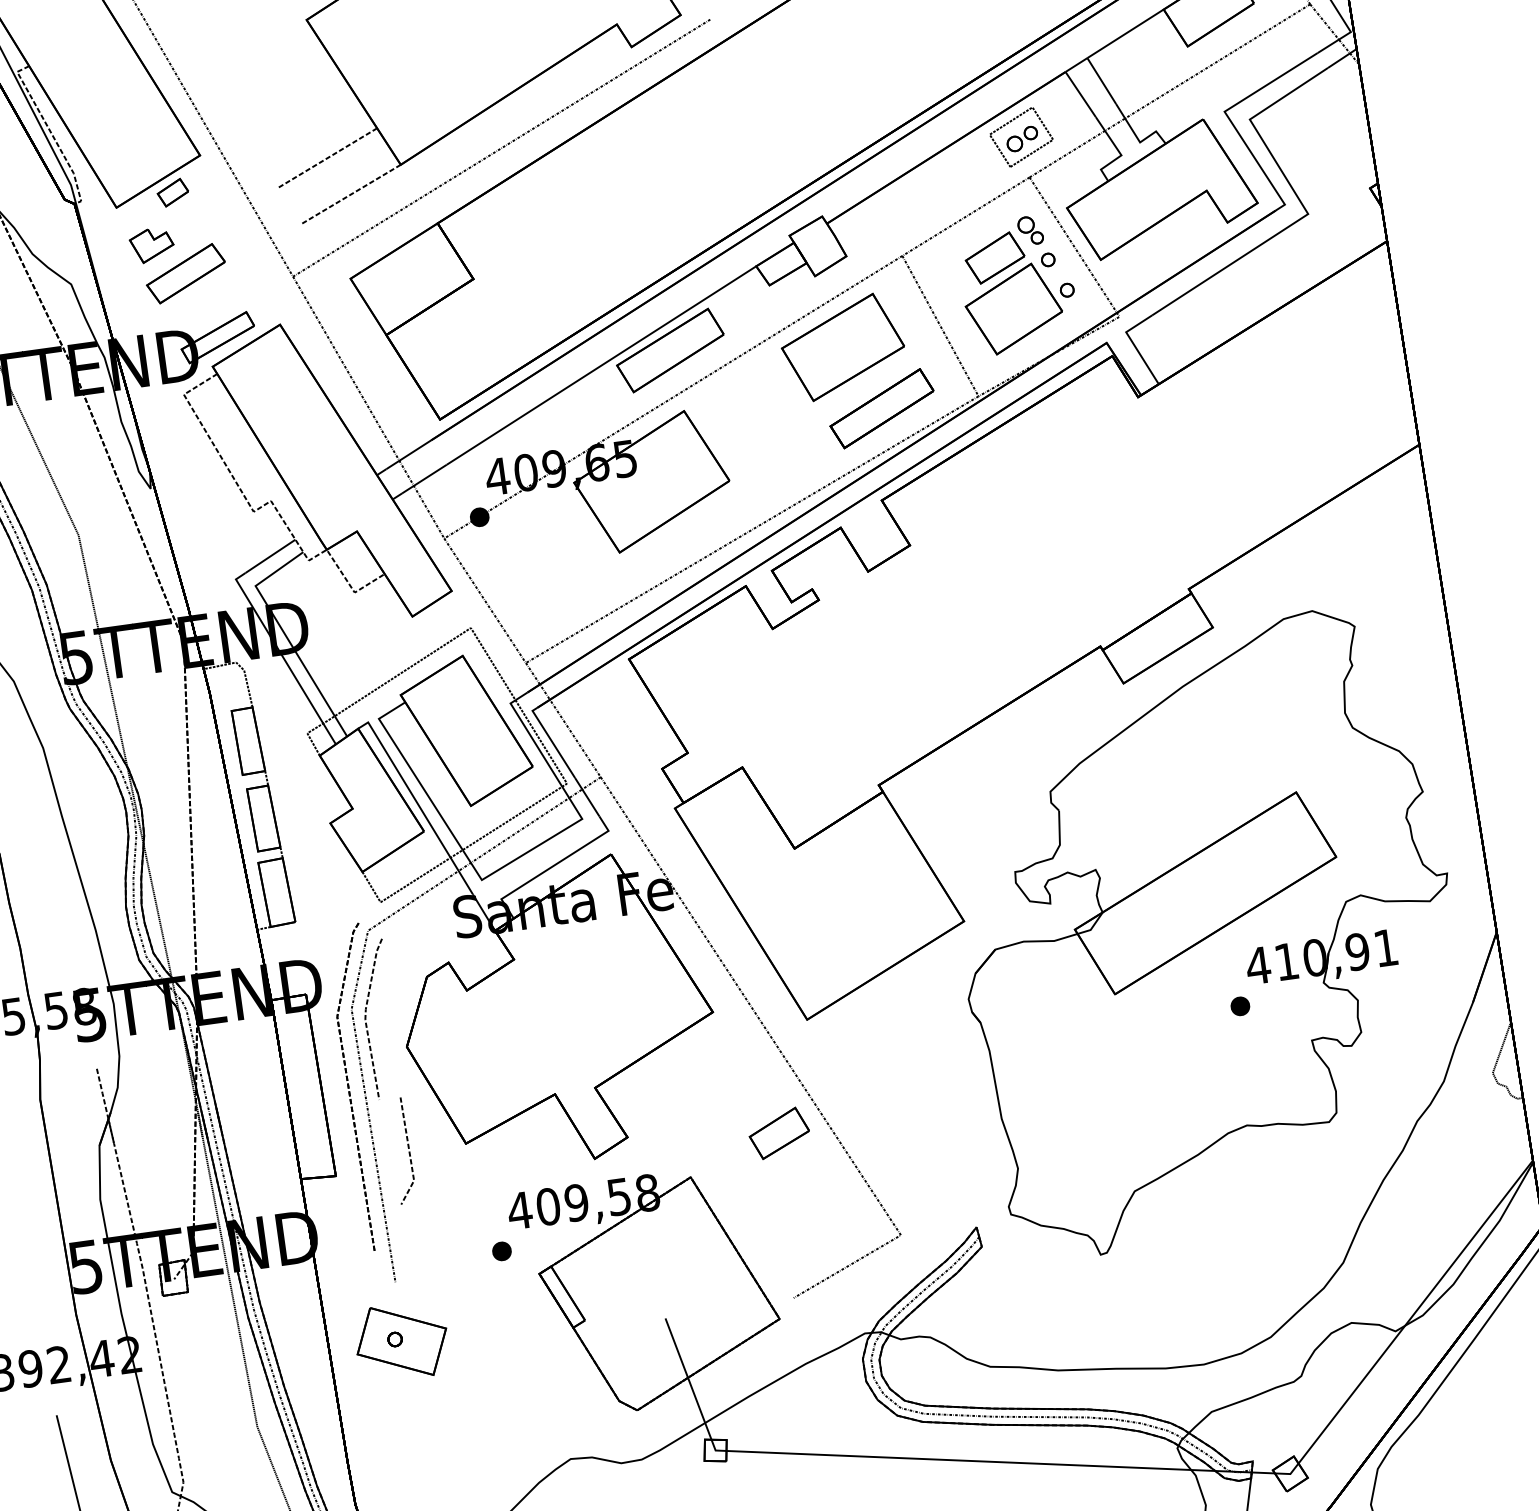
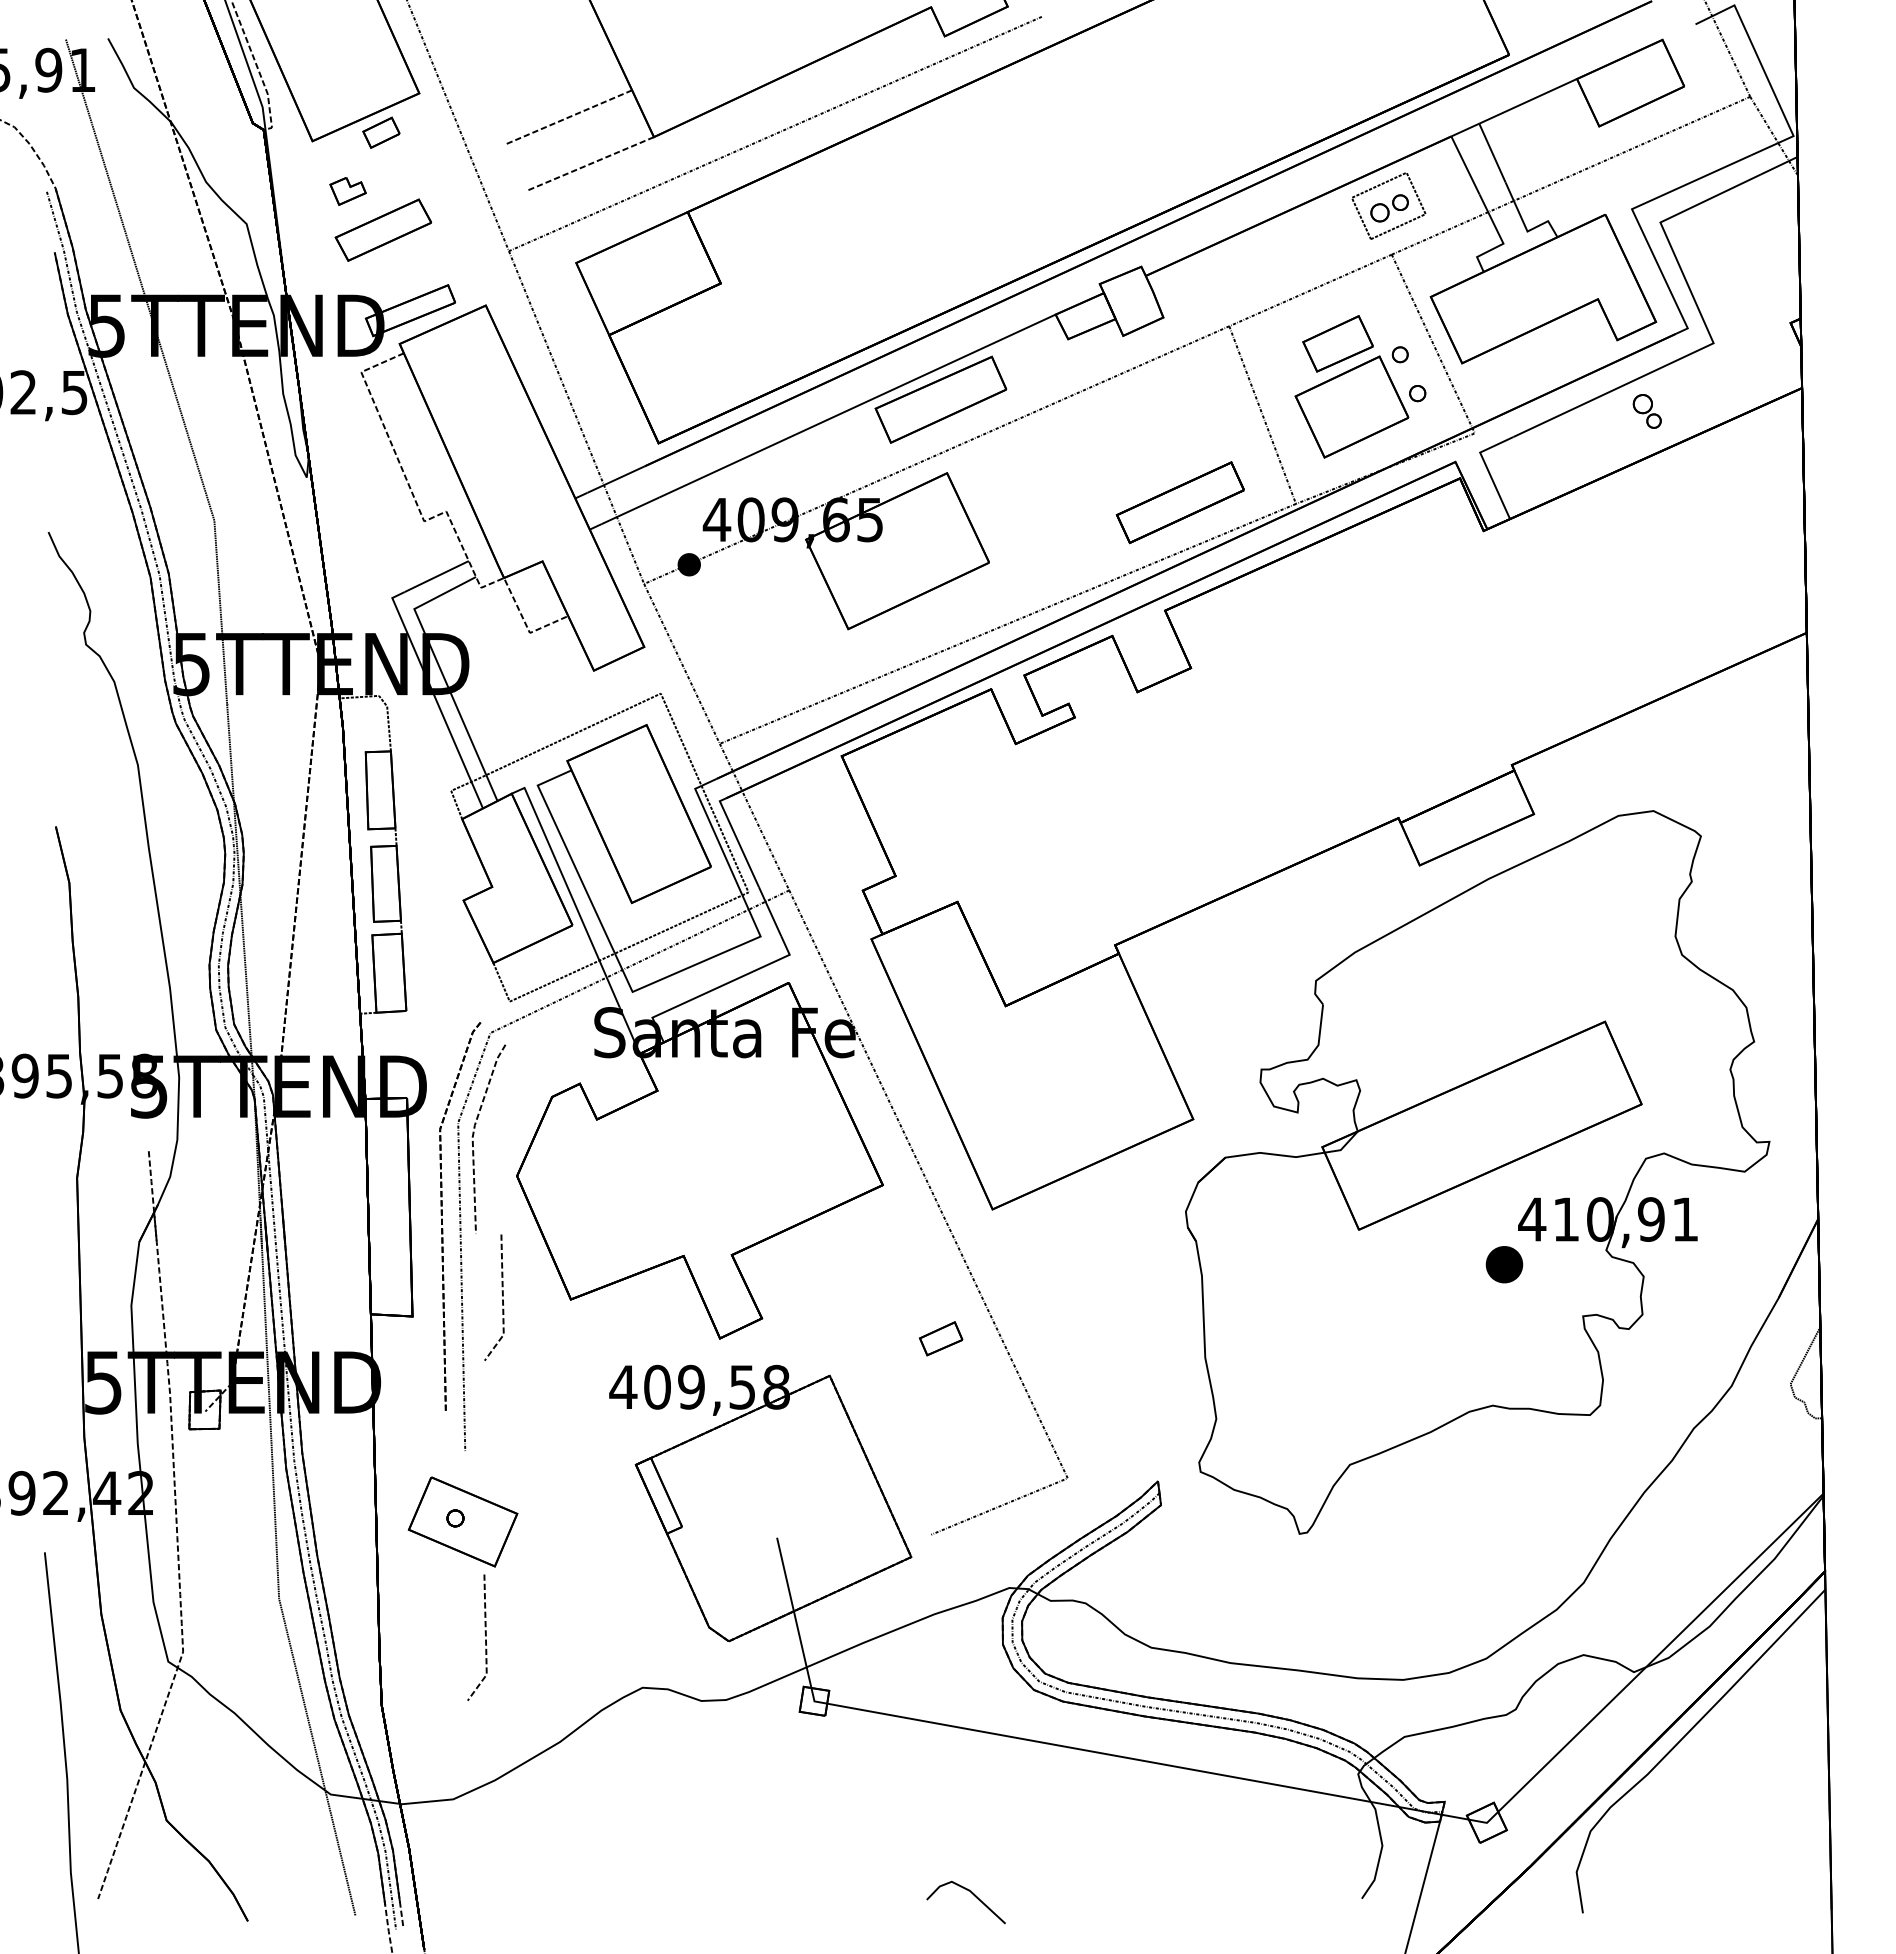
part: (1029, 230) -> (1646, 411), moved
part: (151, 245) -> (347, 191), size x0.7
part: (843, 347) -> (1144, 424), removed
part: (1240, 1005) -> (1504, 1263), size x1.6
part: (778, 1133) -> (940, 1338), size x0.6
part: (501, 1250) -> (595, 1431), removed
line: (433, 1434) -> (485, 1636), added

